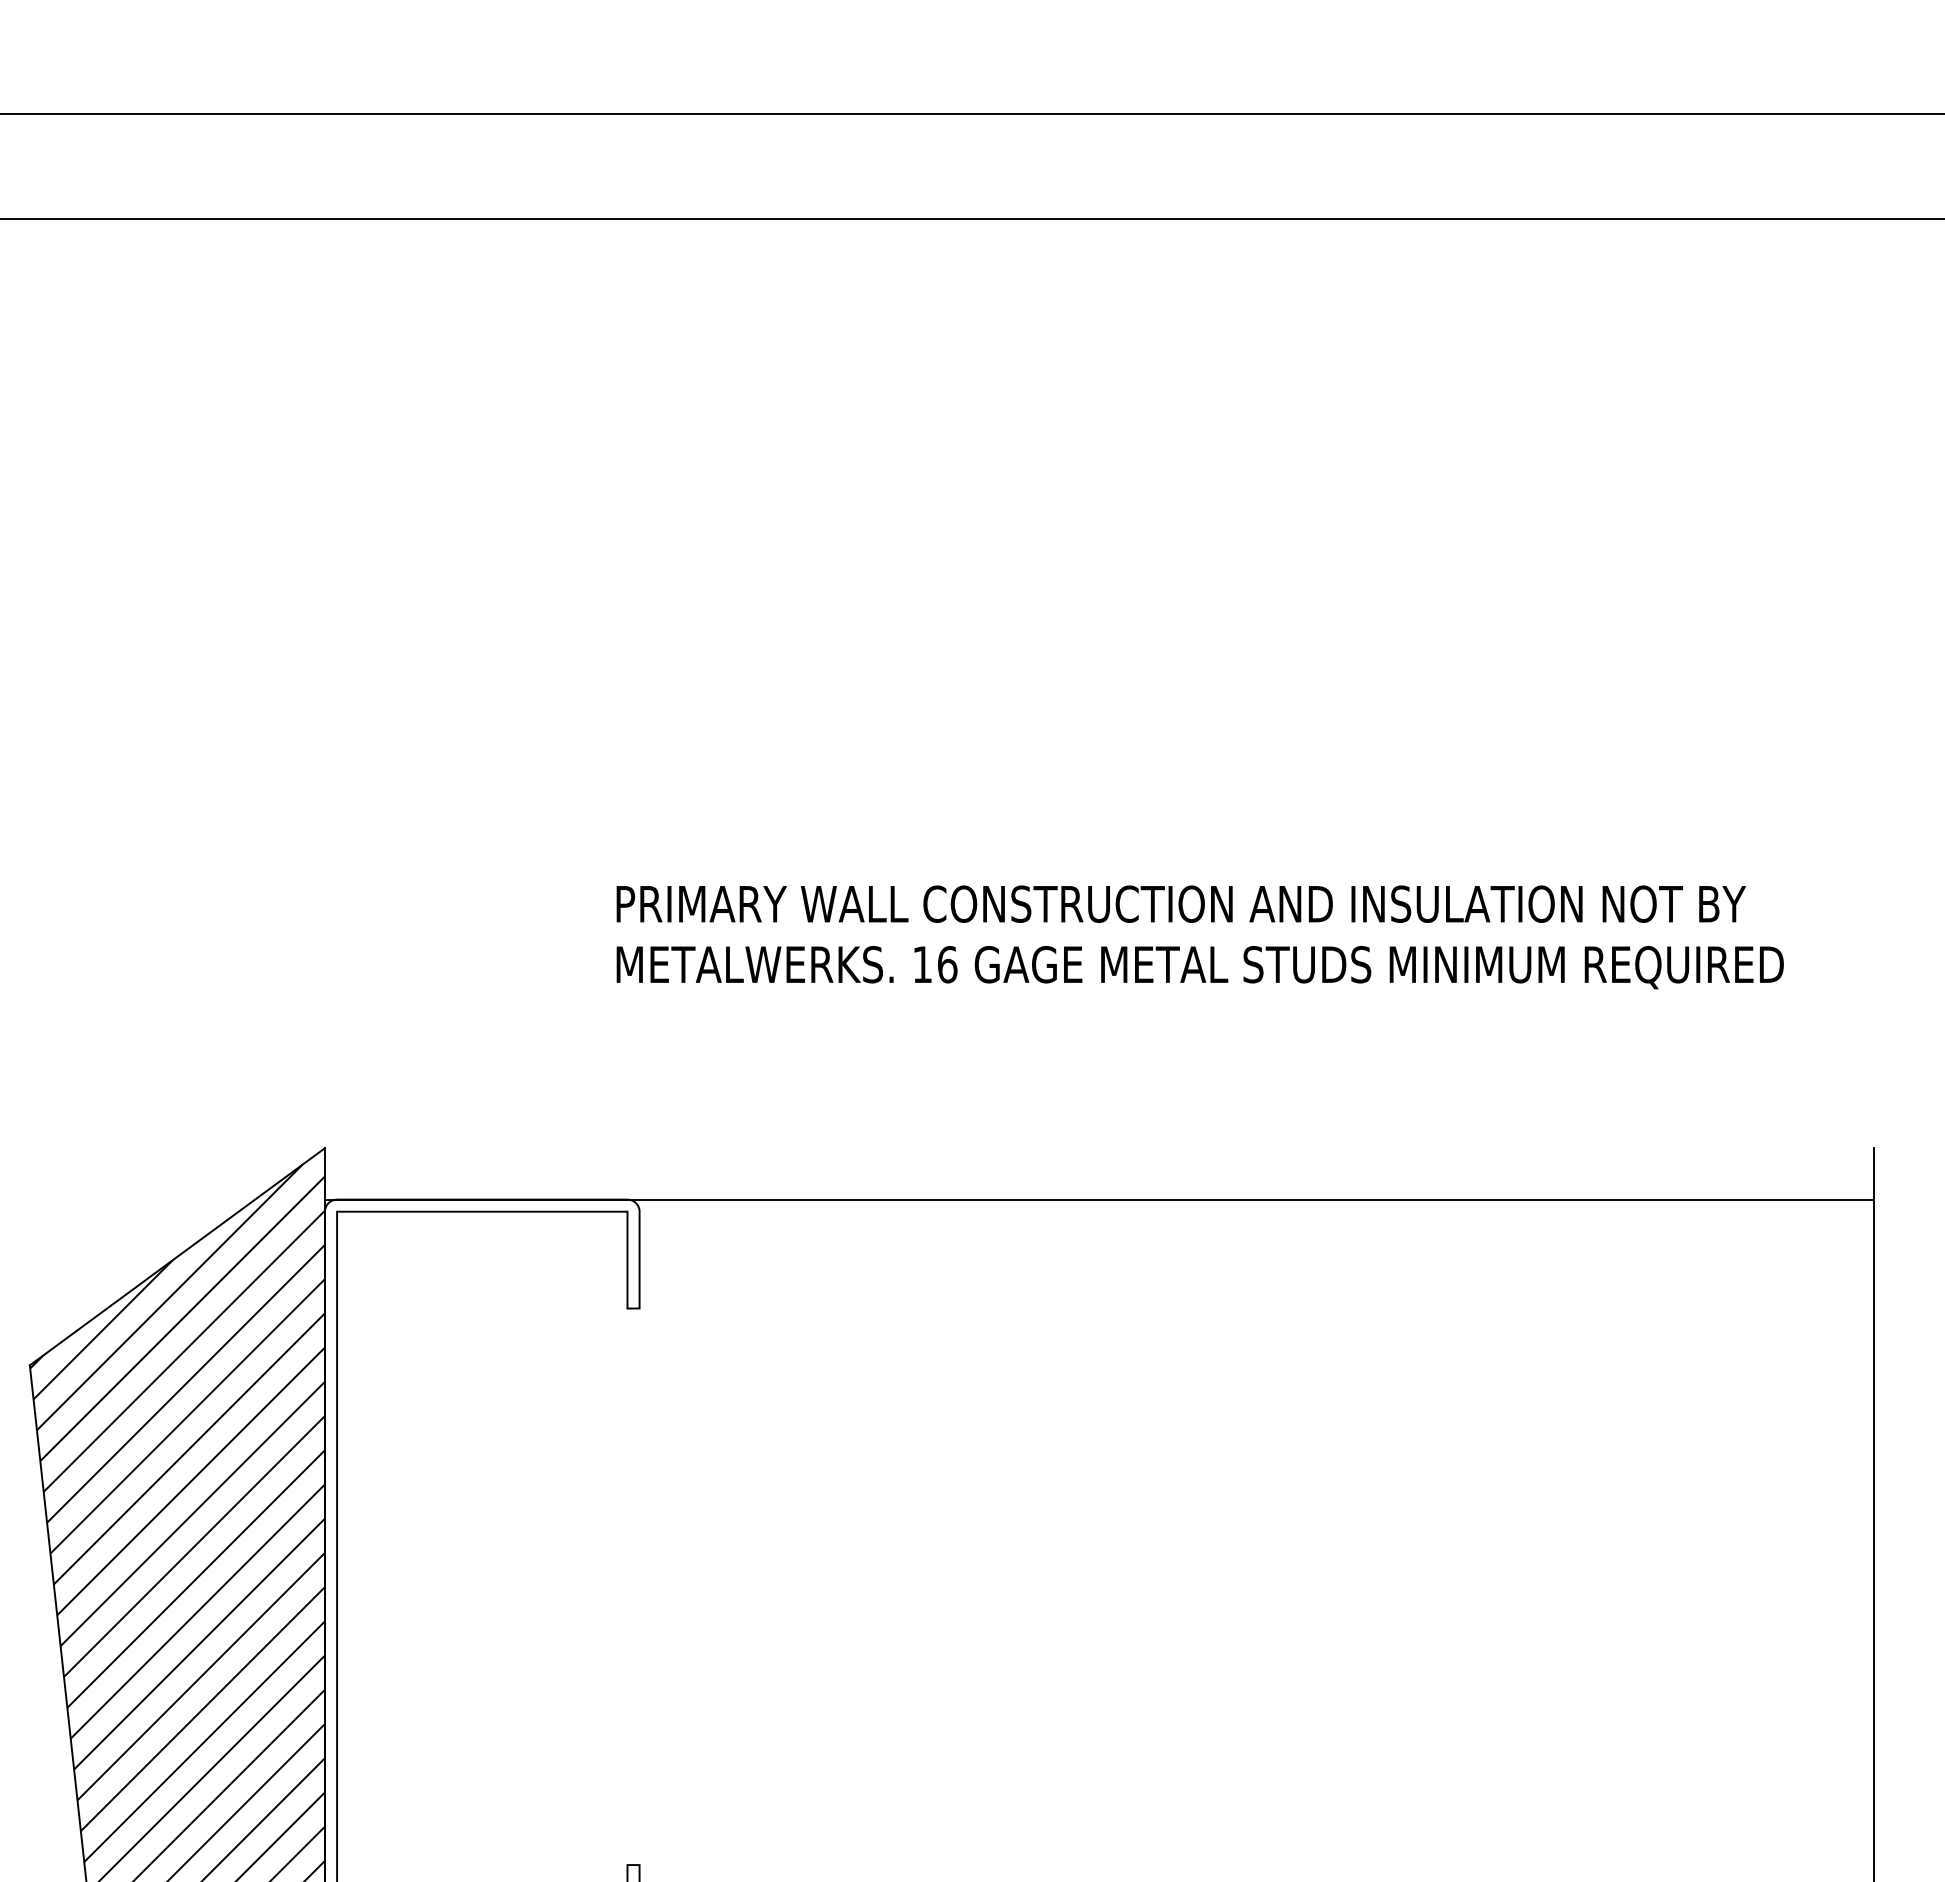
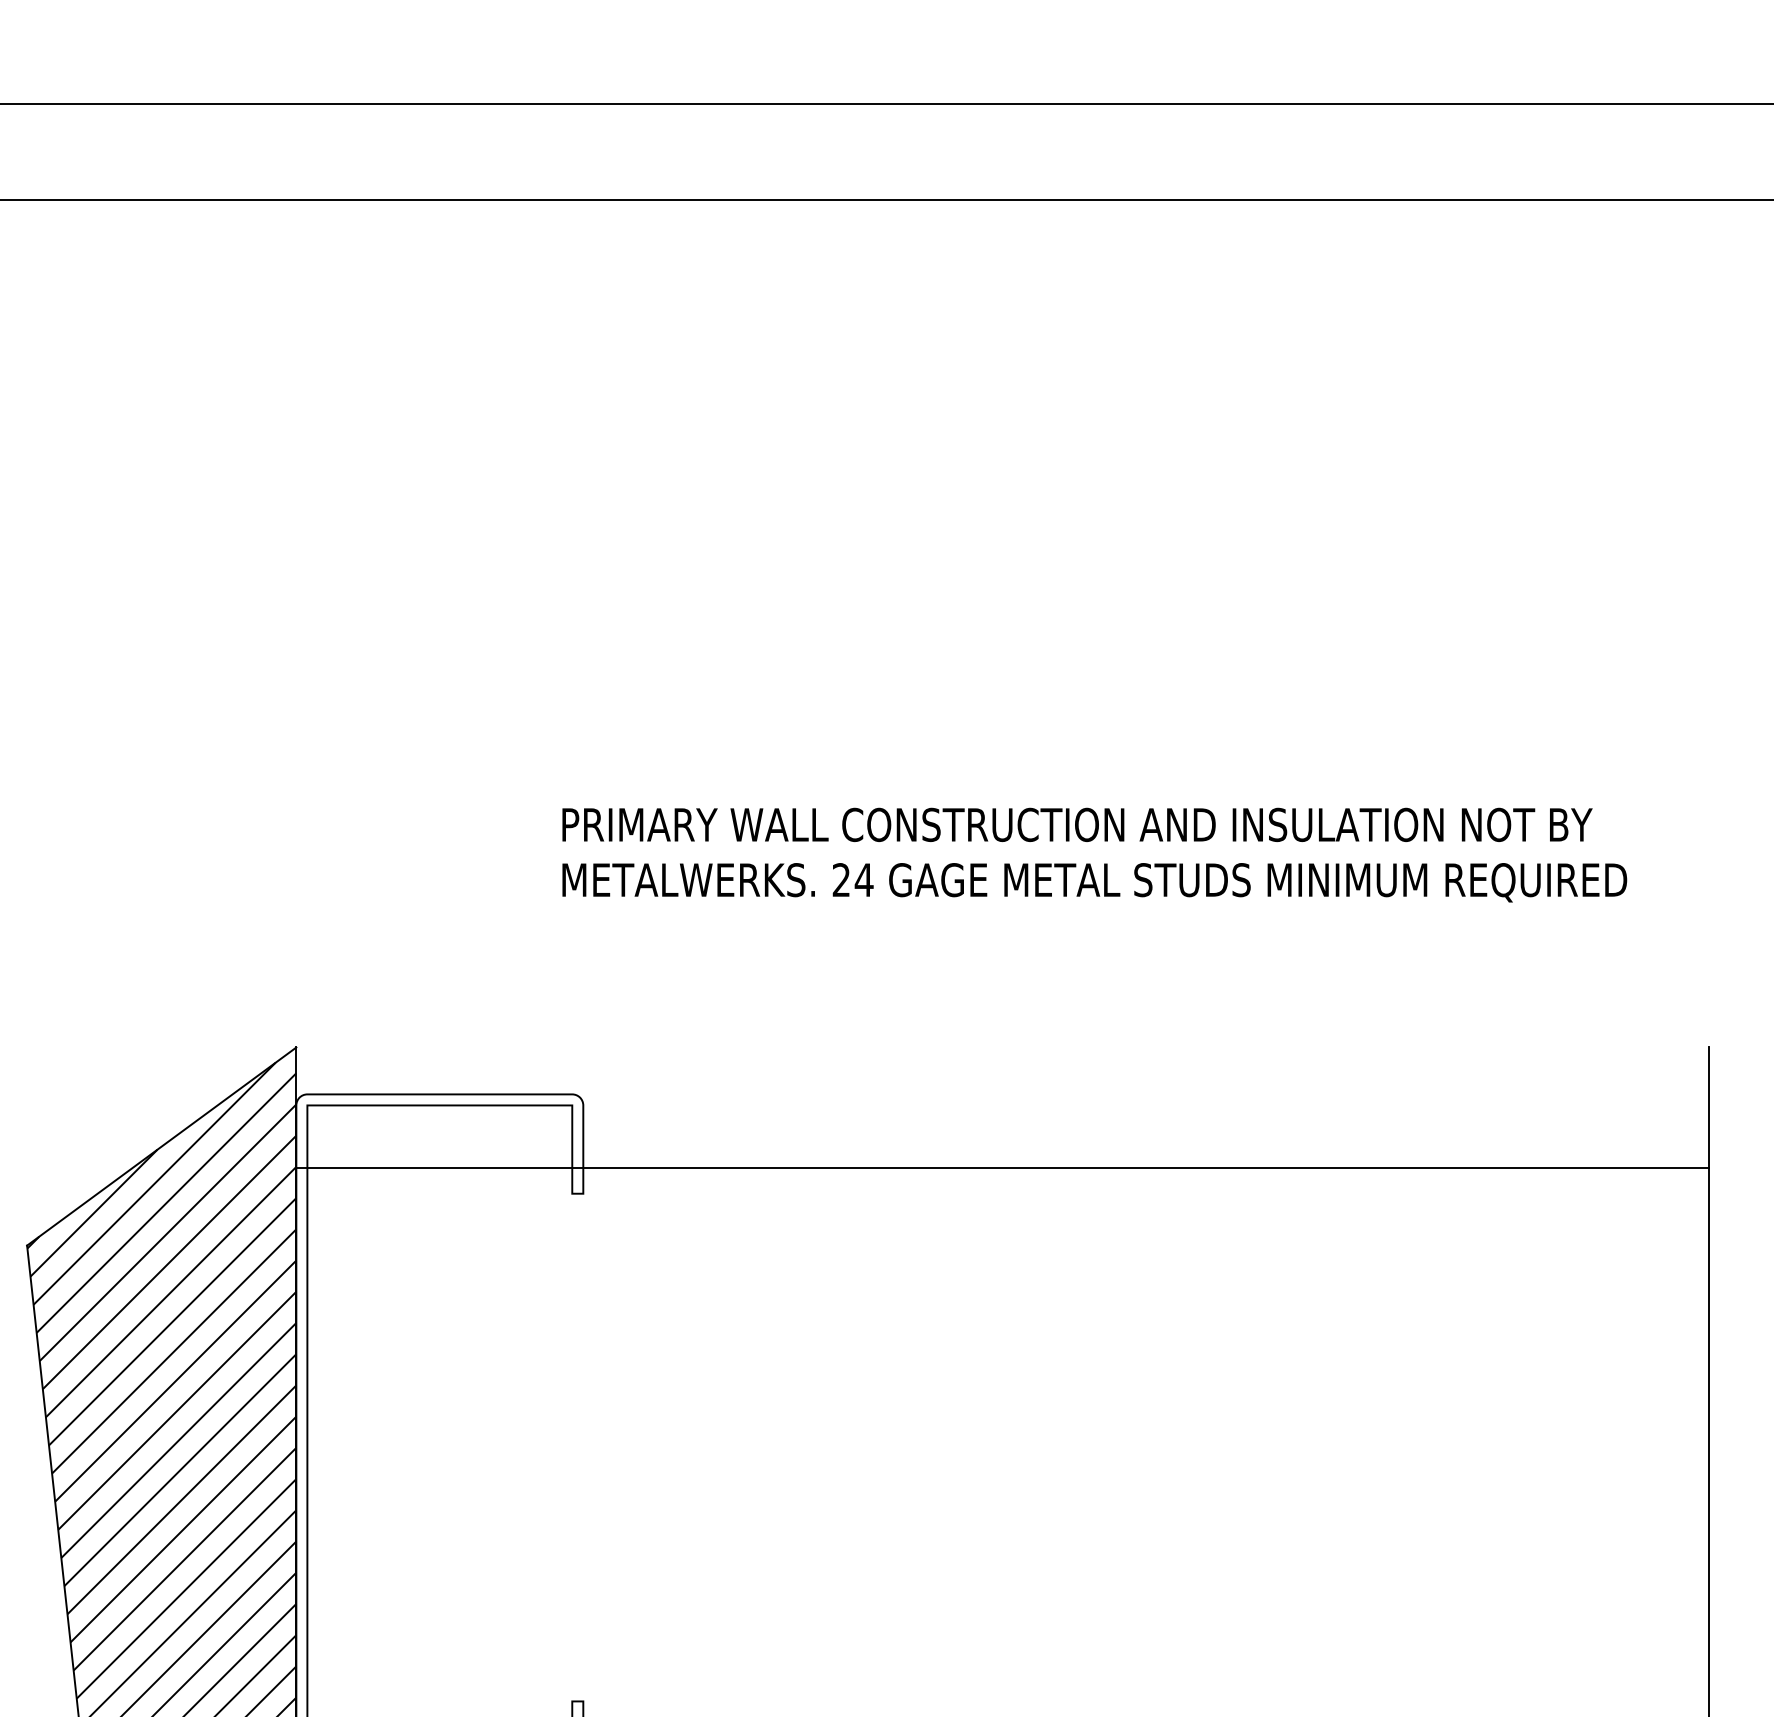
text: (935, 964) -> (853, 879), 16 -> 24
line: (1099, 1199) -> (1002, 1168), moved

